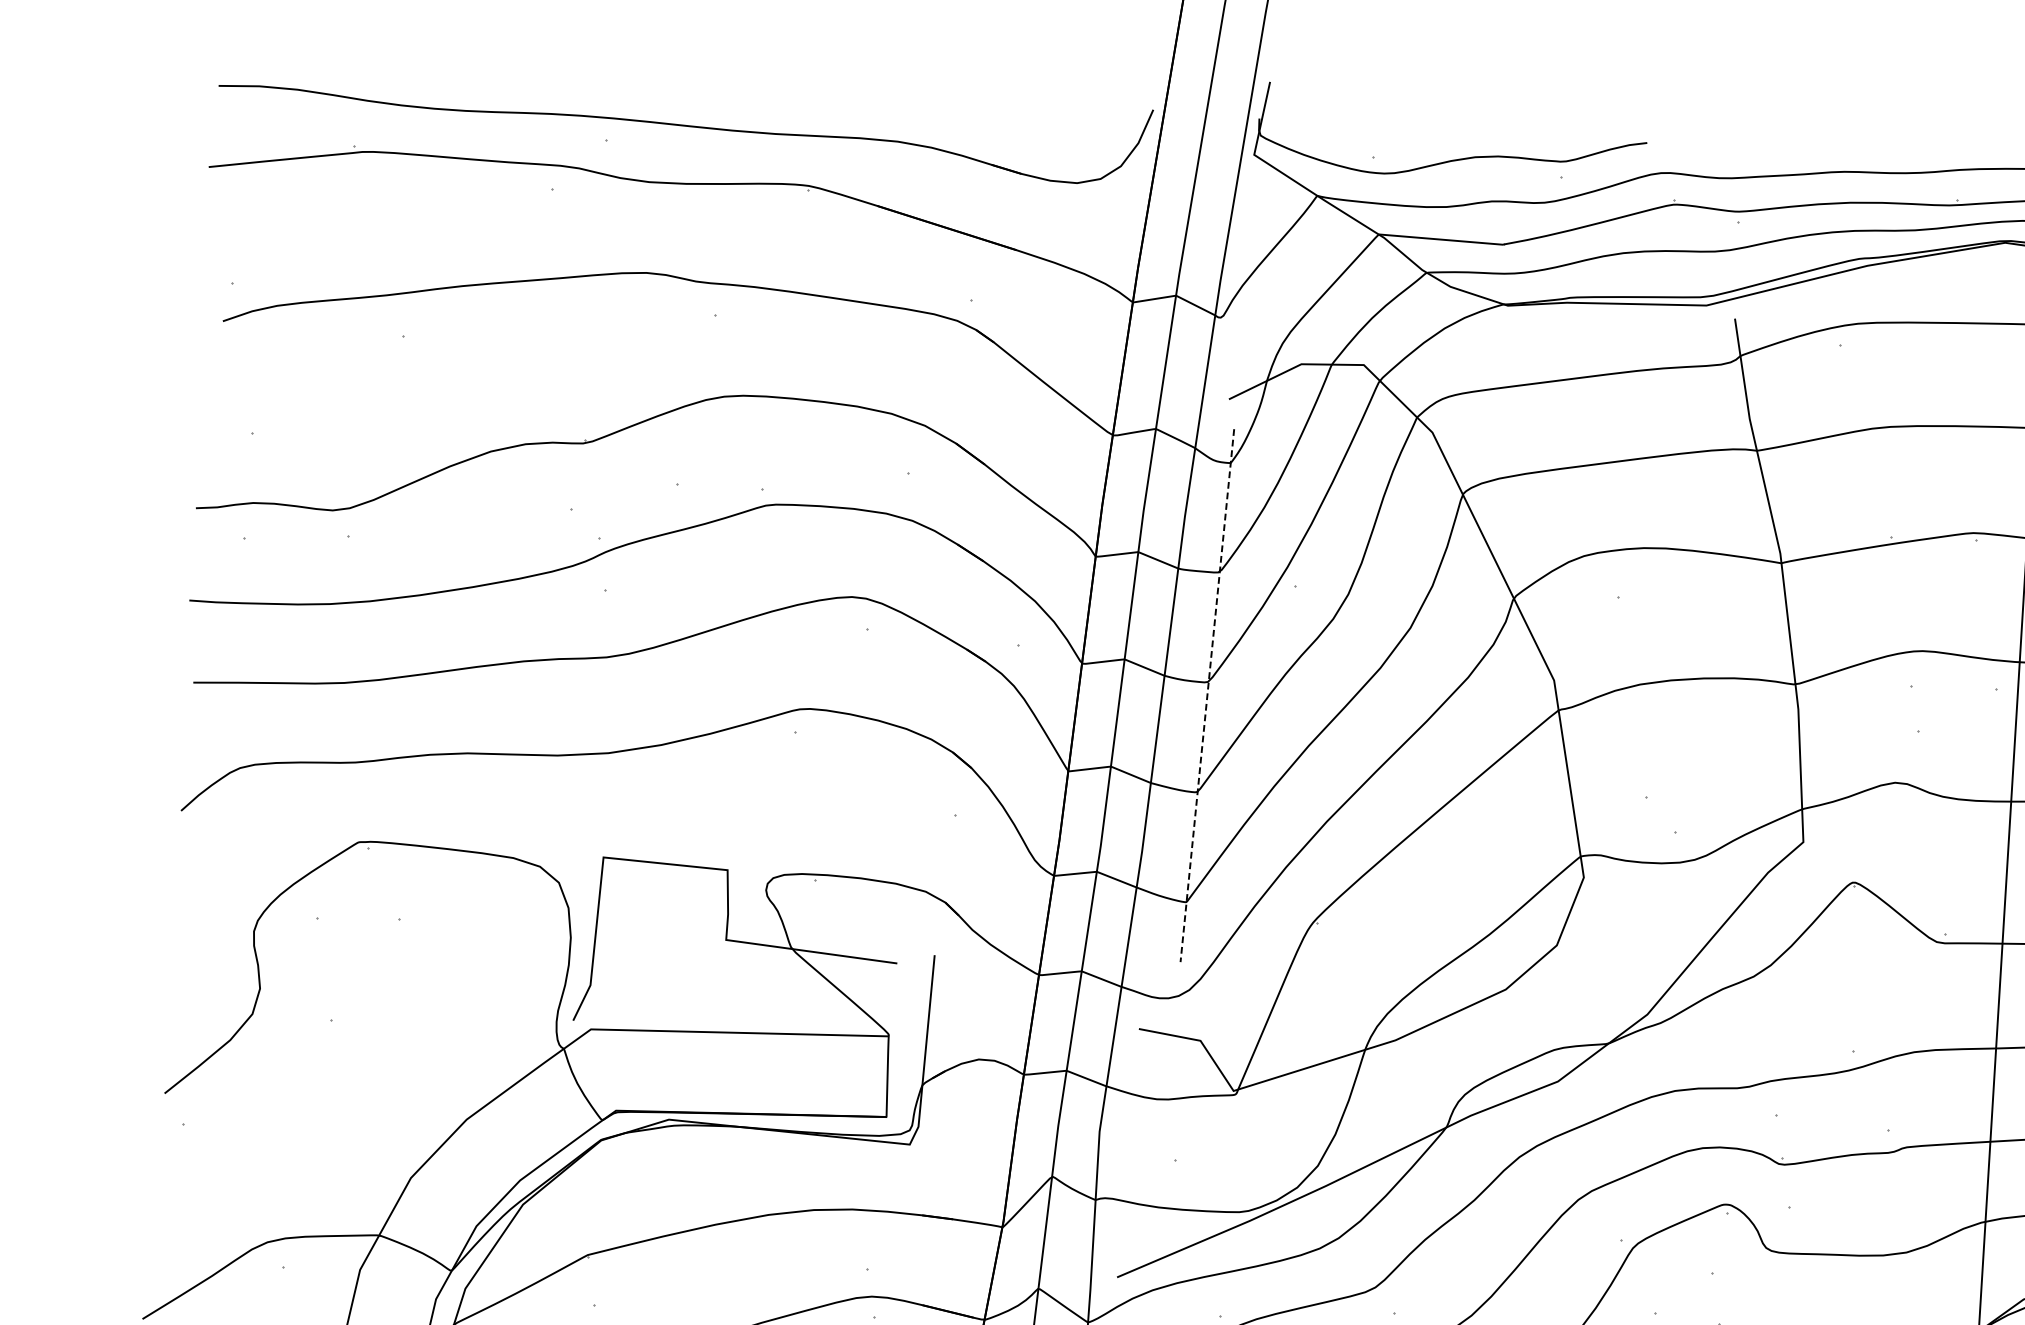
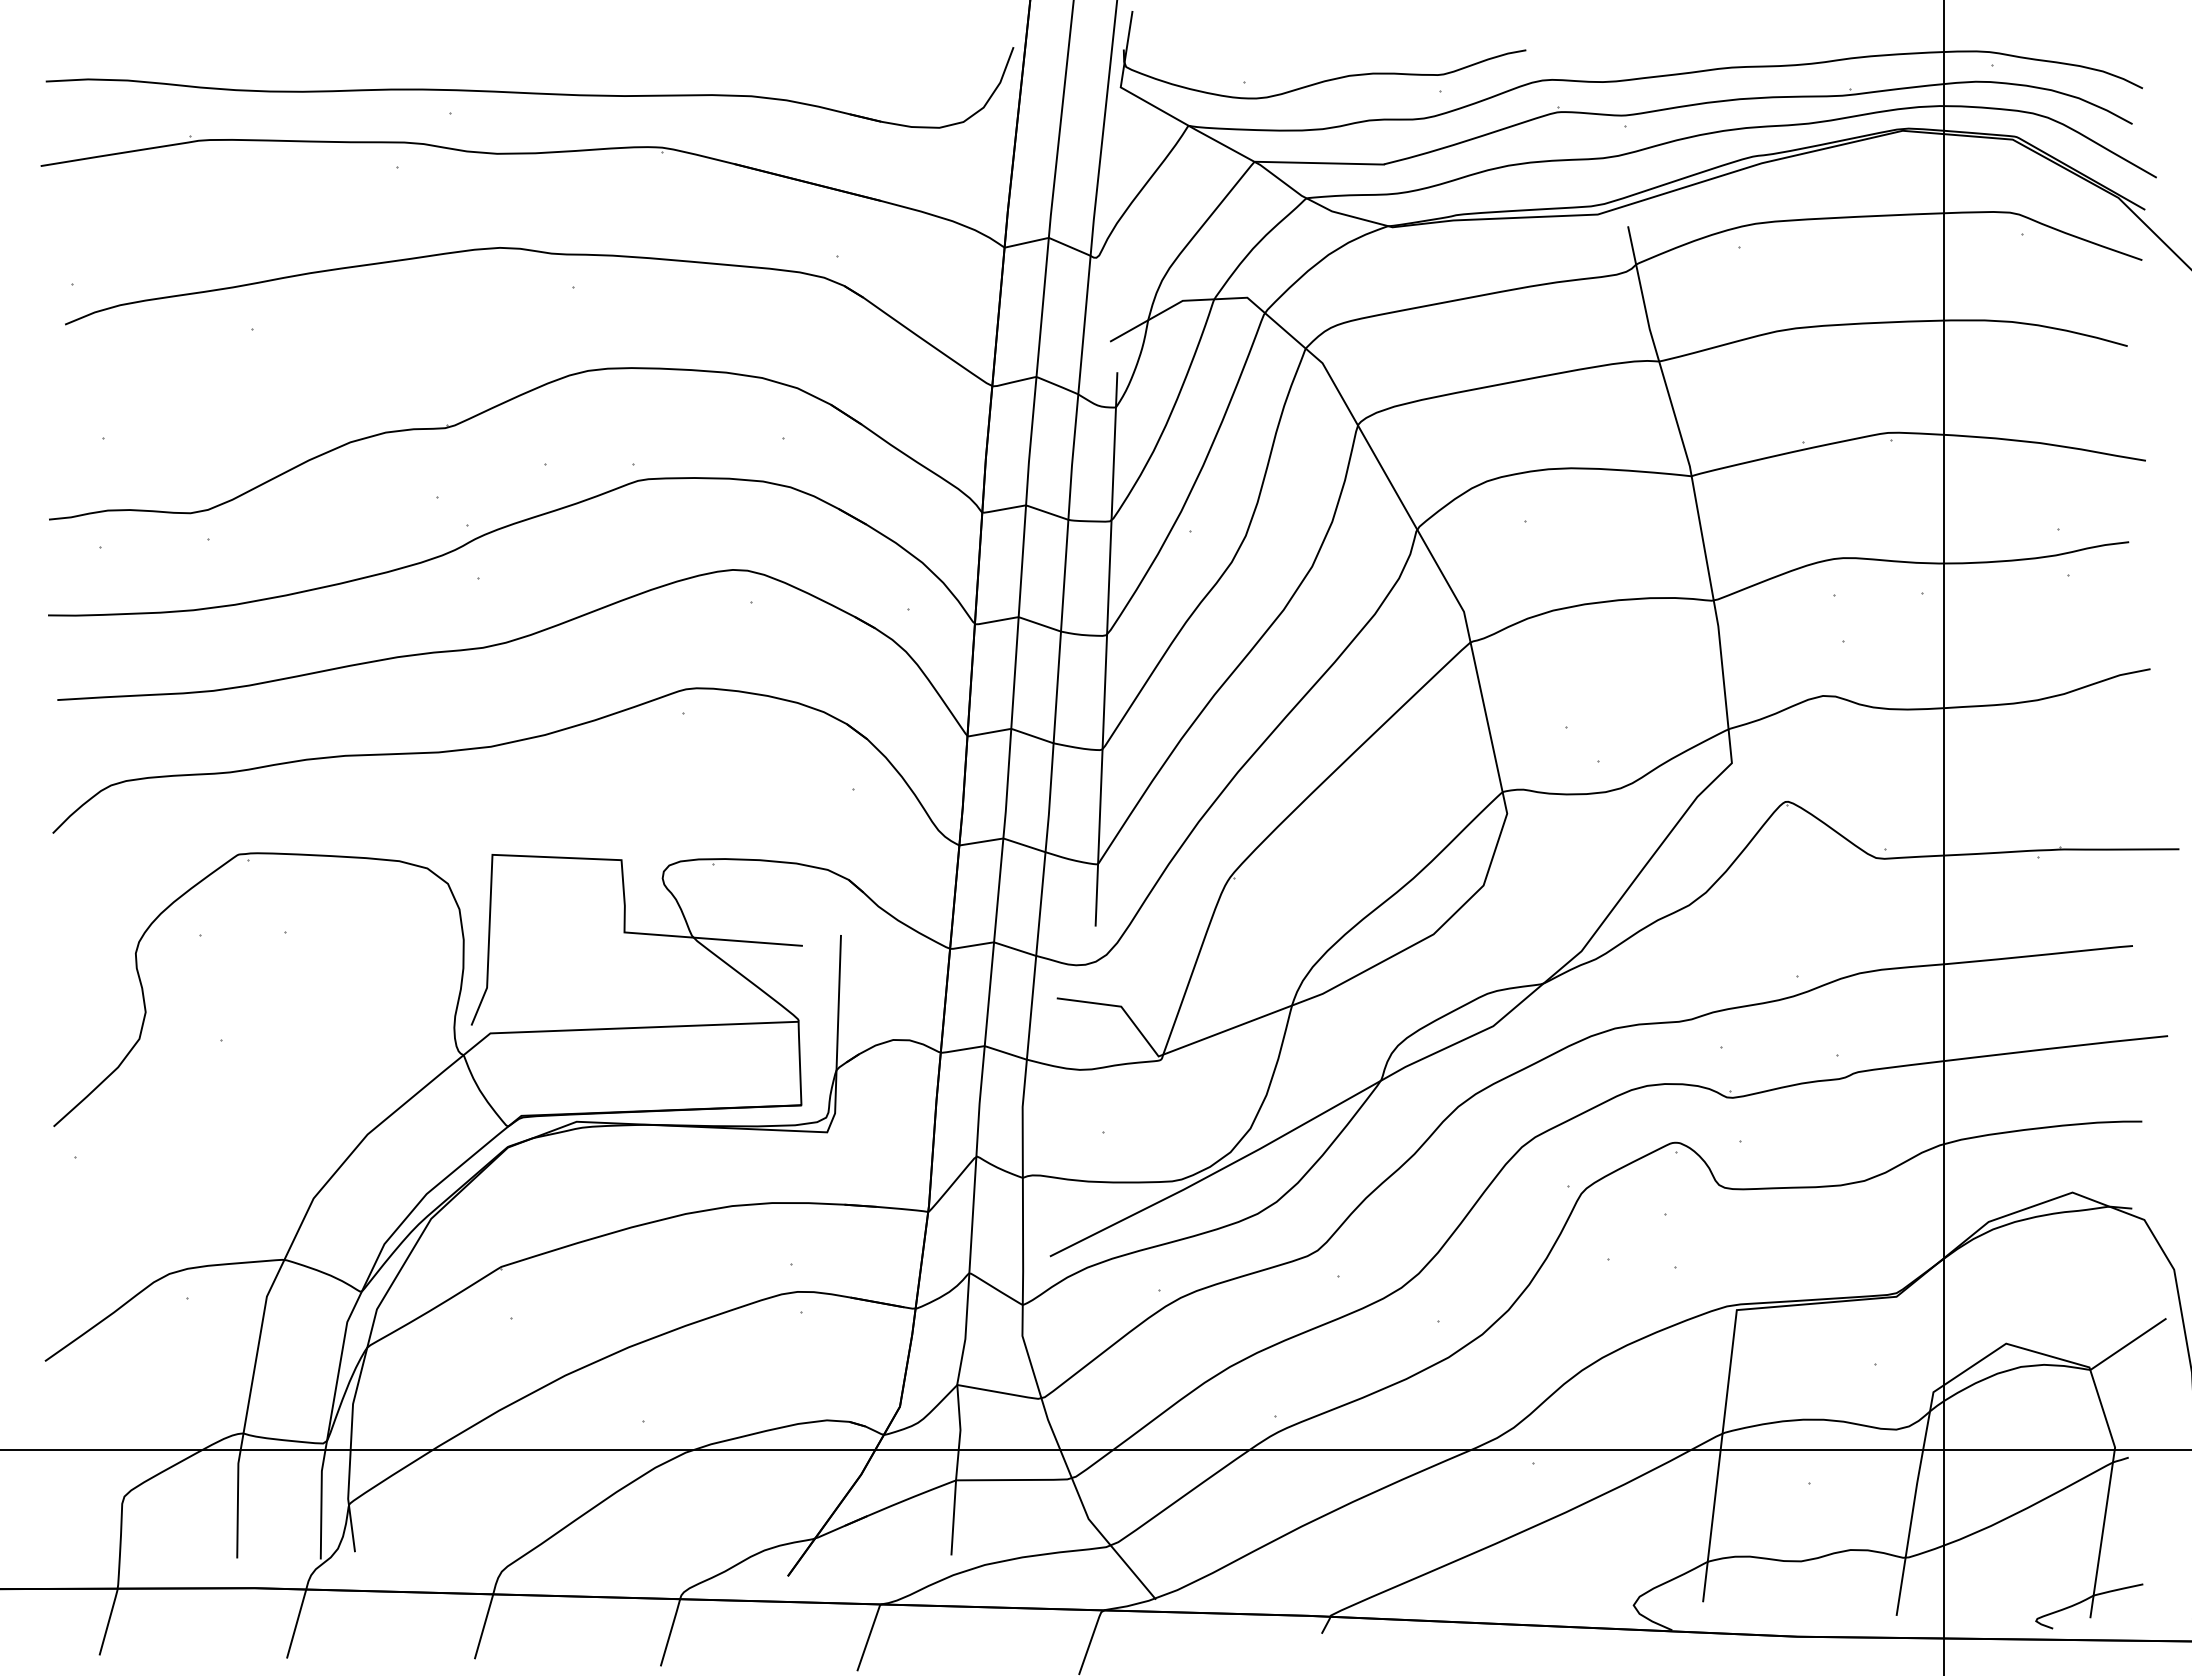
line: (1207, 695) -> (1106, 649), dashed -> solid

